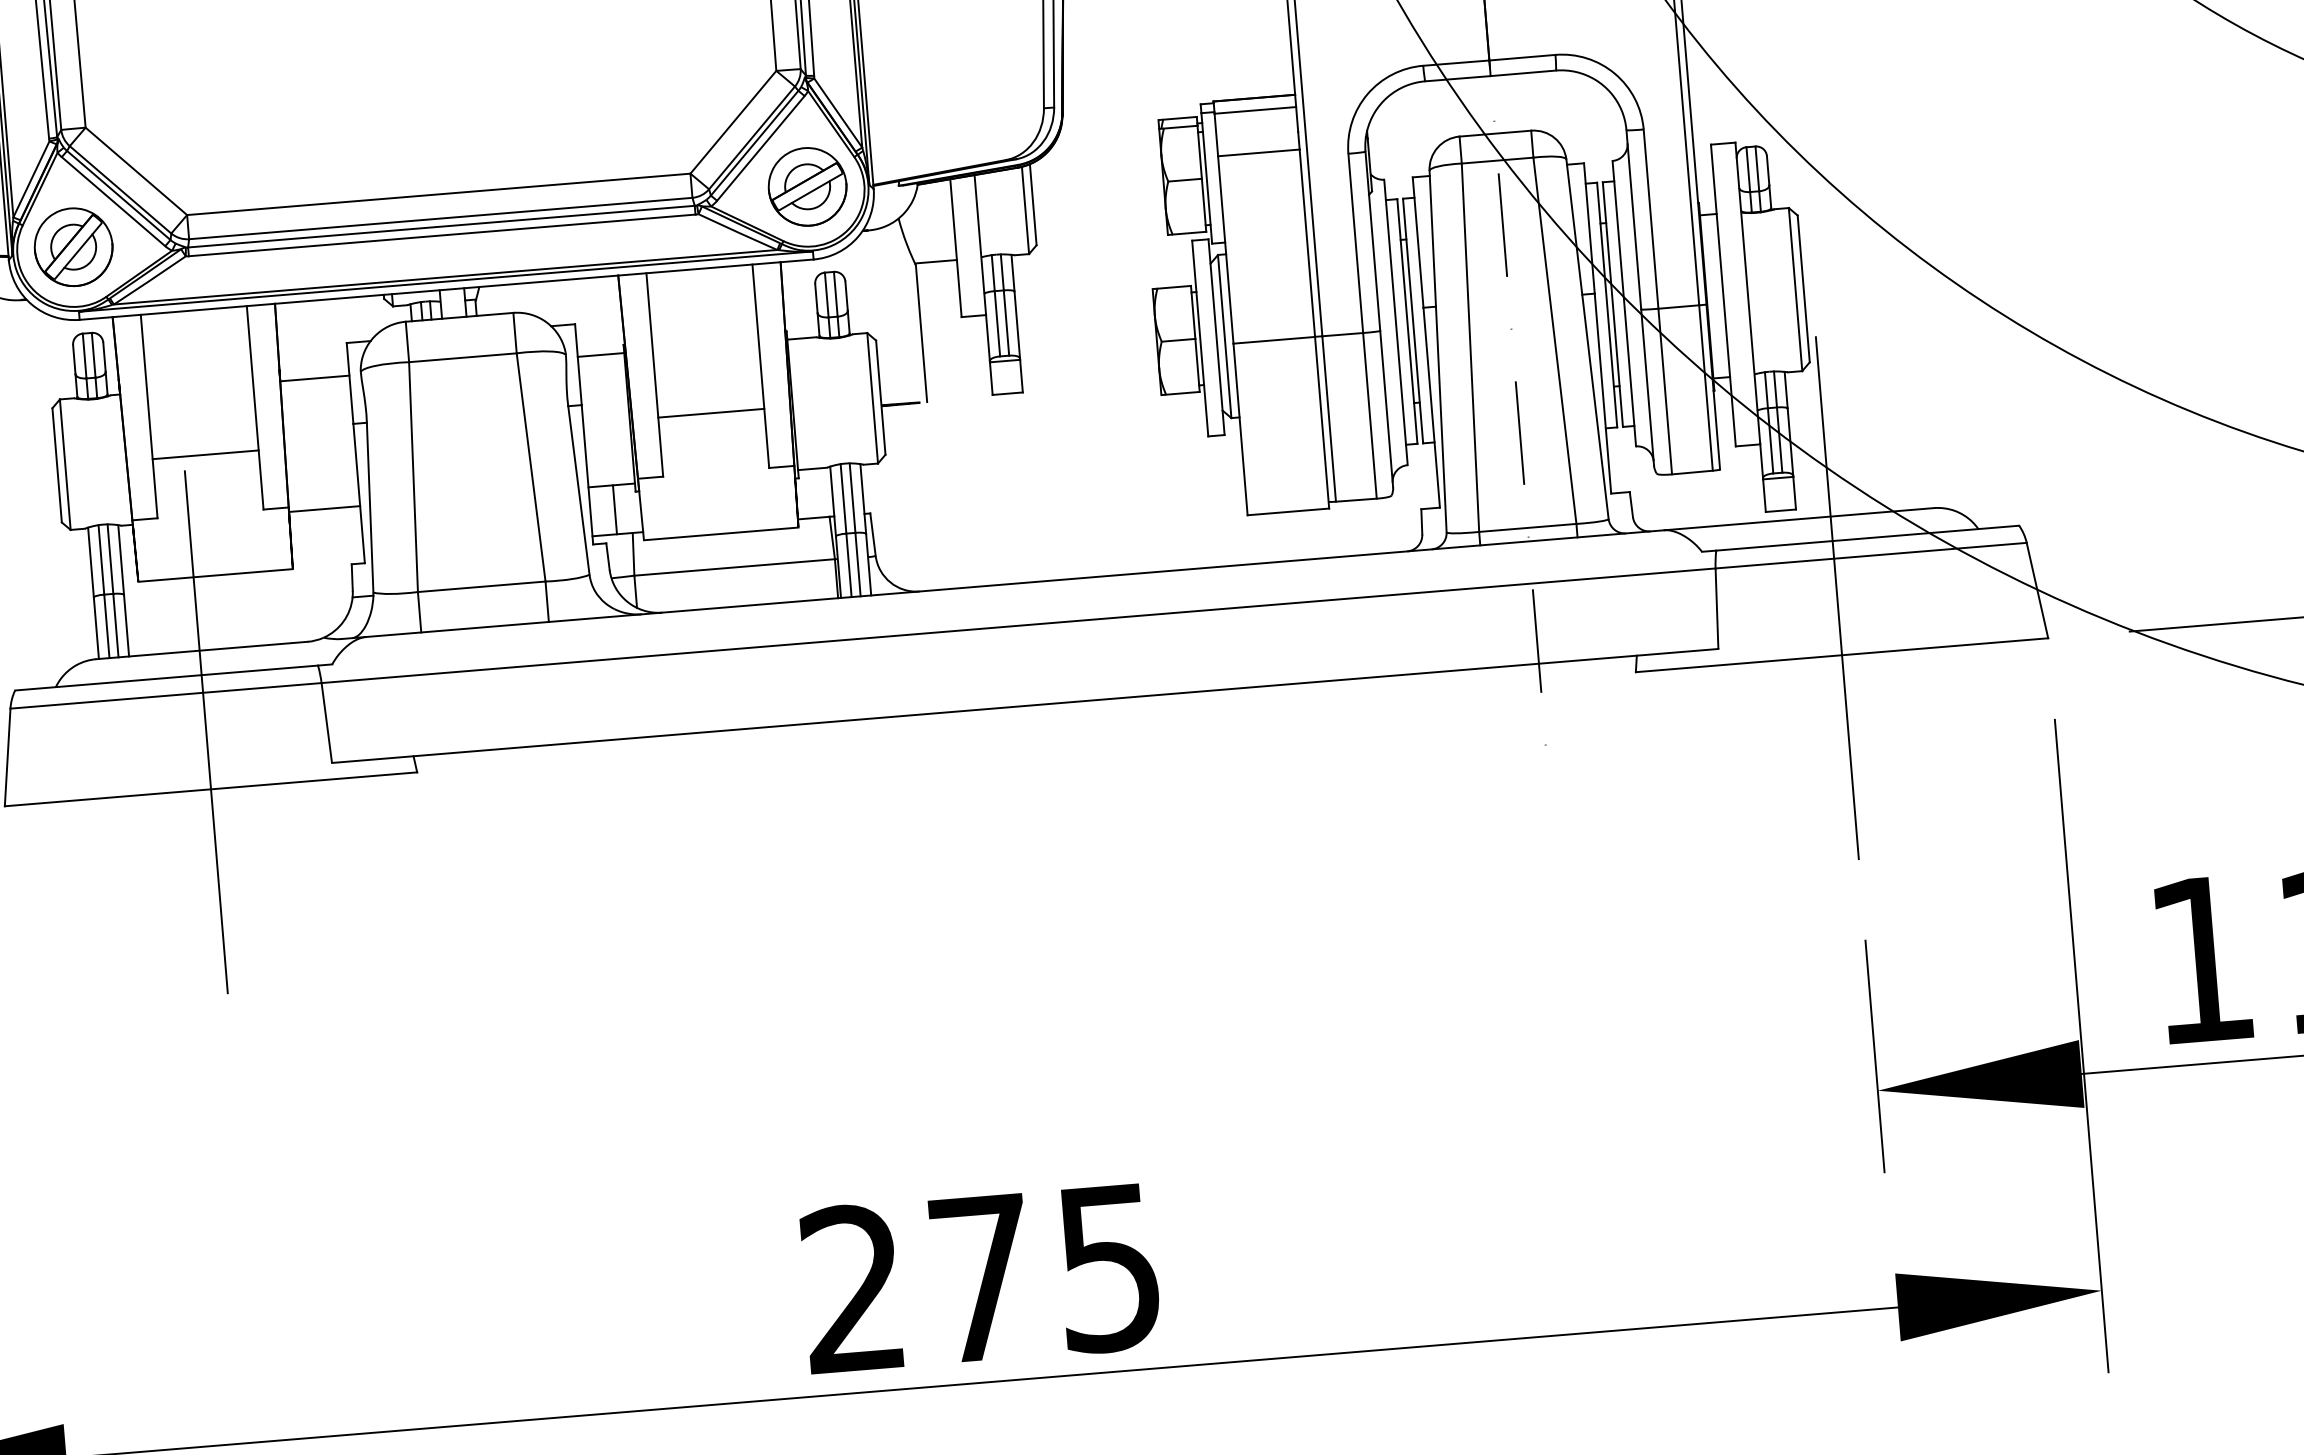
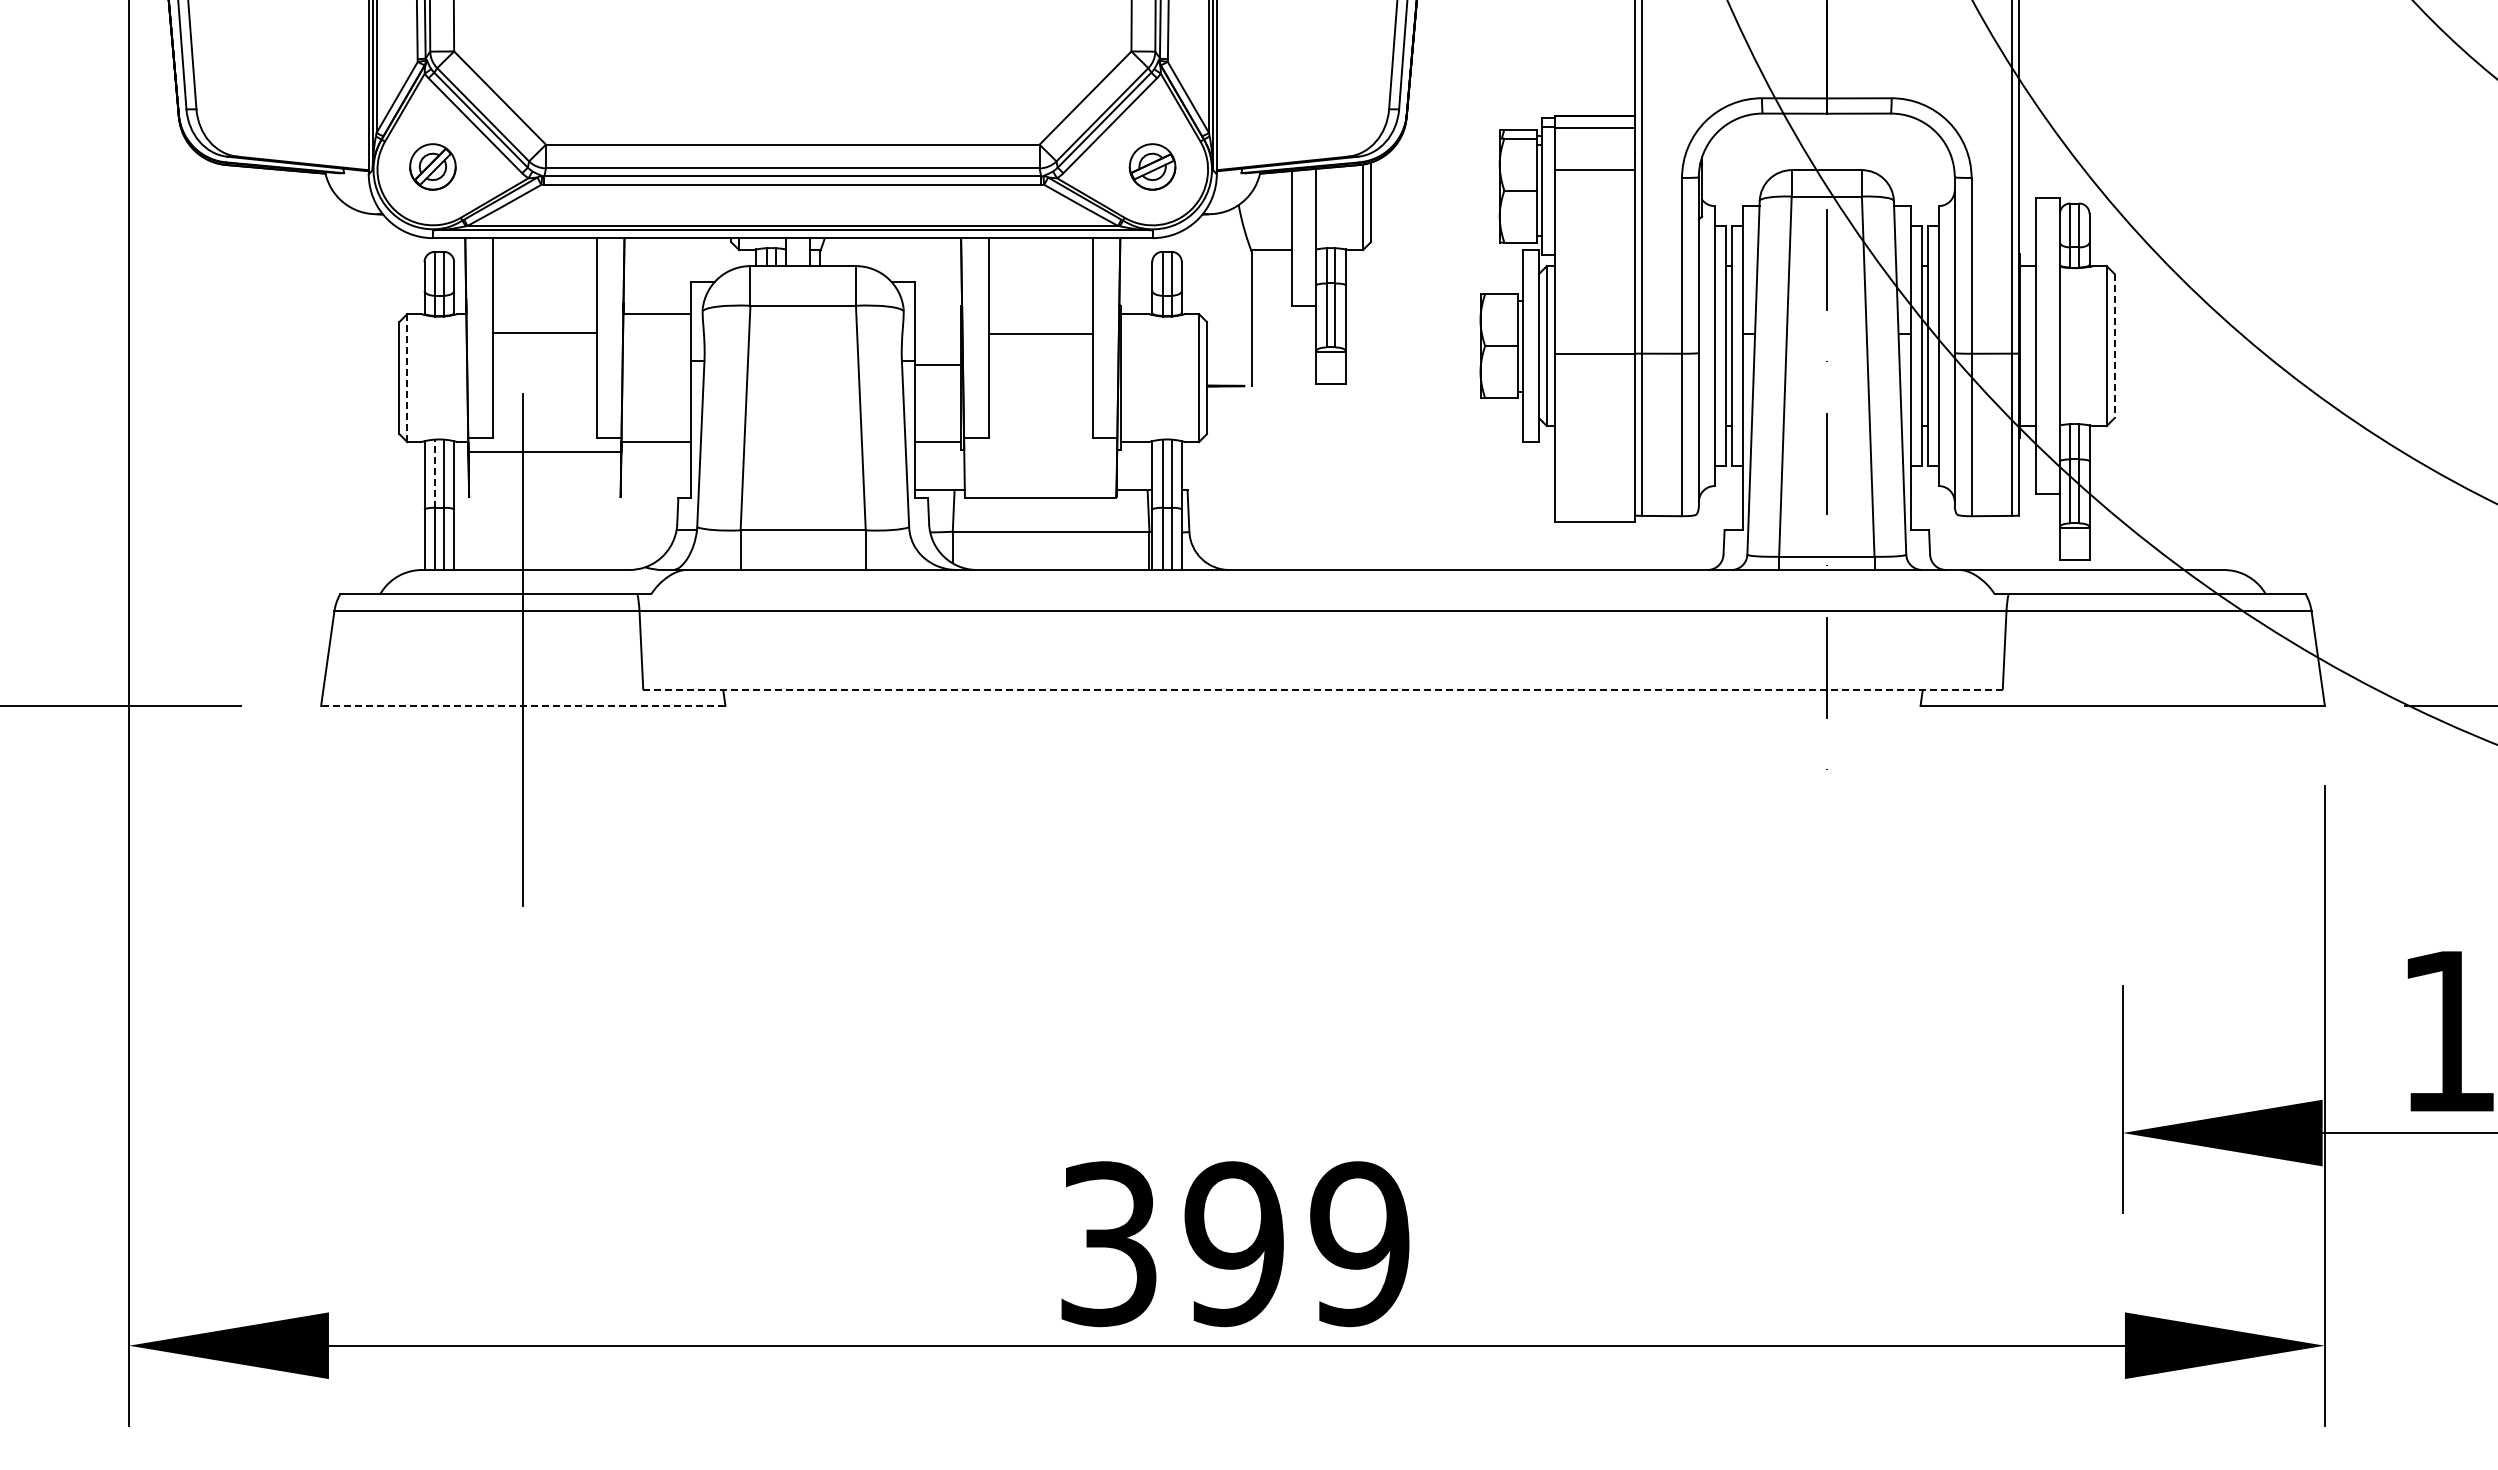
part: (807, 186) -> (1152, 166), size x0.6
part: (73, 246) -> (432, 166), size x0.6
line: (1803, 289) -> (2114, 346), solid -> dashed
line: (600, 355) -> (937, 365), moved
line: (711, 413) -> (1040, 333), moved
line: (205, 454) -> (544, 332), moved
line: (65, 465) -> (407, 378), solid -> dashed
line: (615, 510) -> (939, 466), removed
line: (100, 559) -> (434, 473), solid -> dashed
line: (215, 575) -> (544, 452), moved
line: (1837, 597) -> (2122, 649), removed
line: (1025, 705) -> (1323, 689), solid -> dashed
line: (210, 788) -> (522, 705), solid -> dashed
text: (982, 1278) -> (1235, 1244), 275 -> 399

